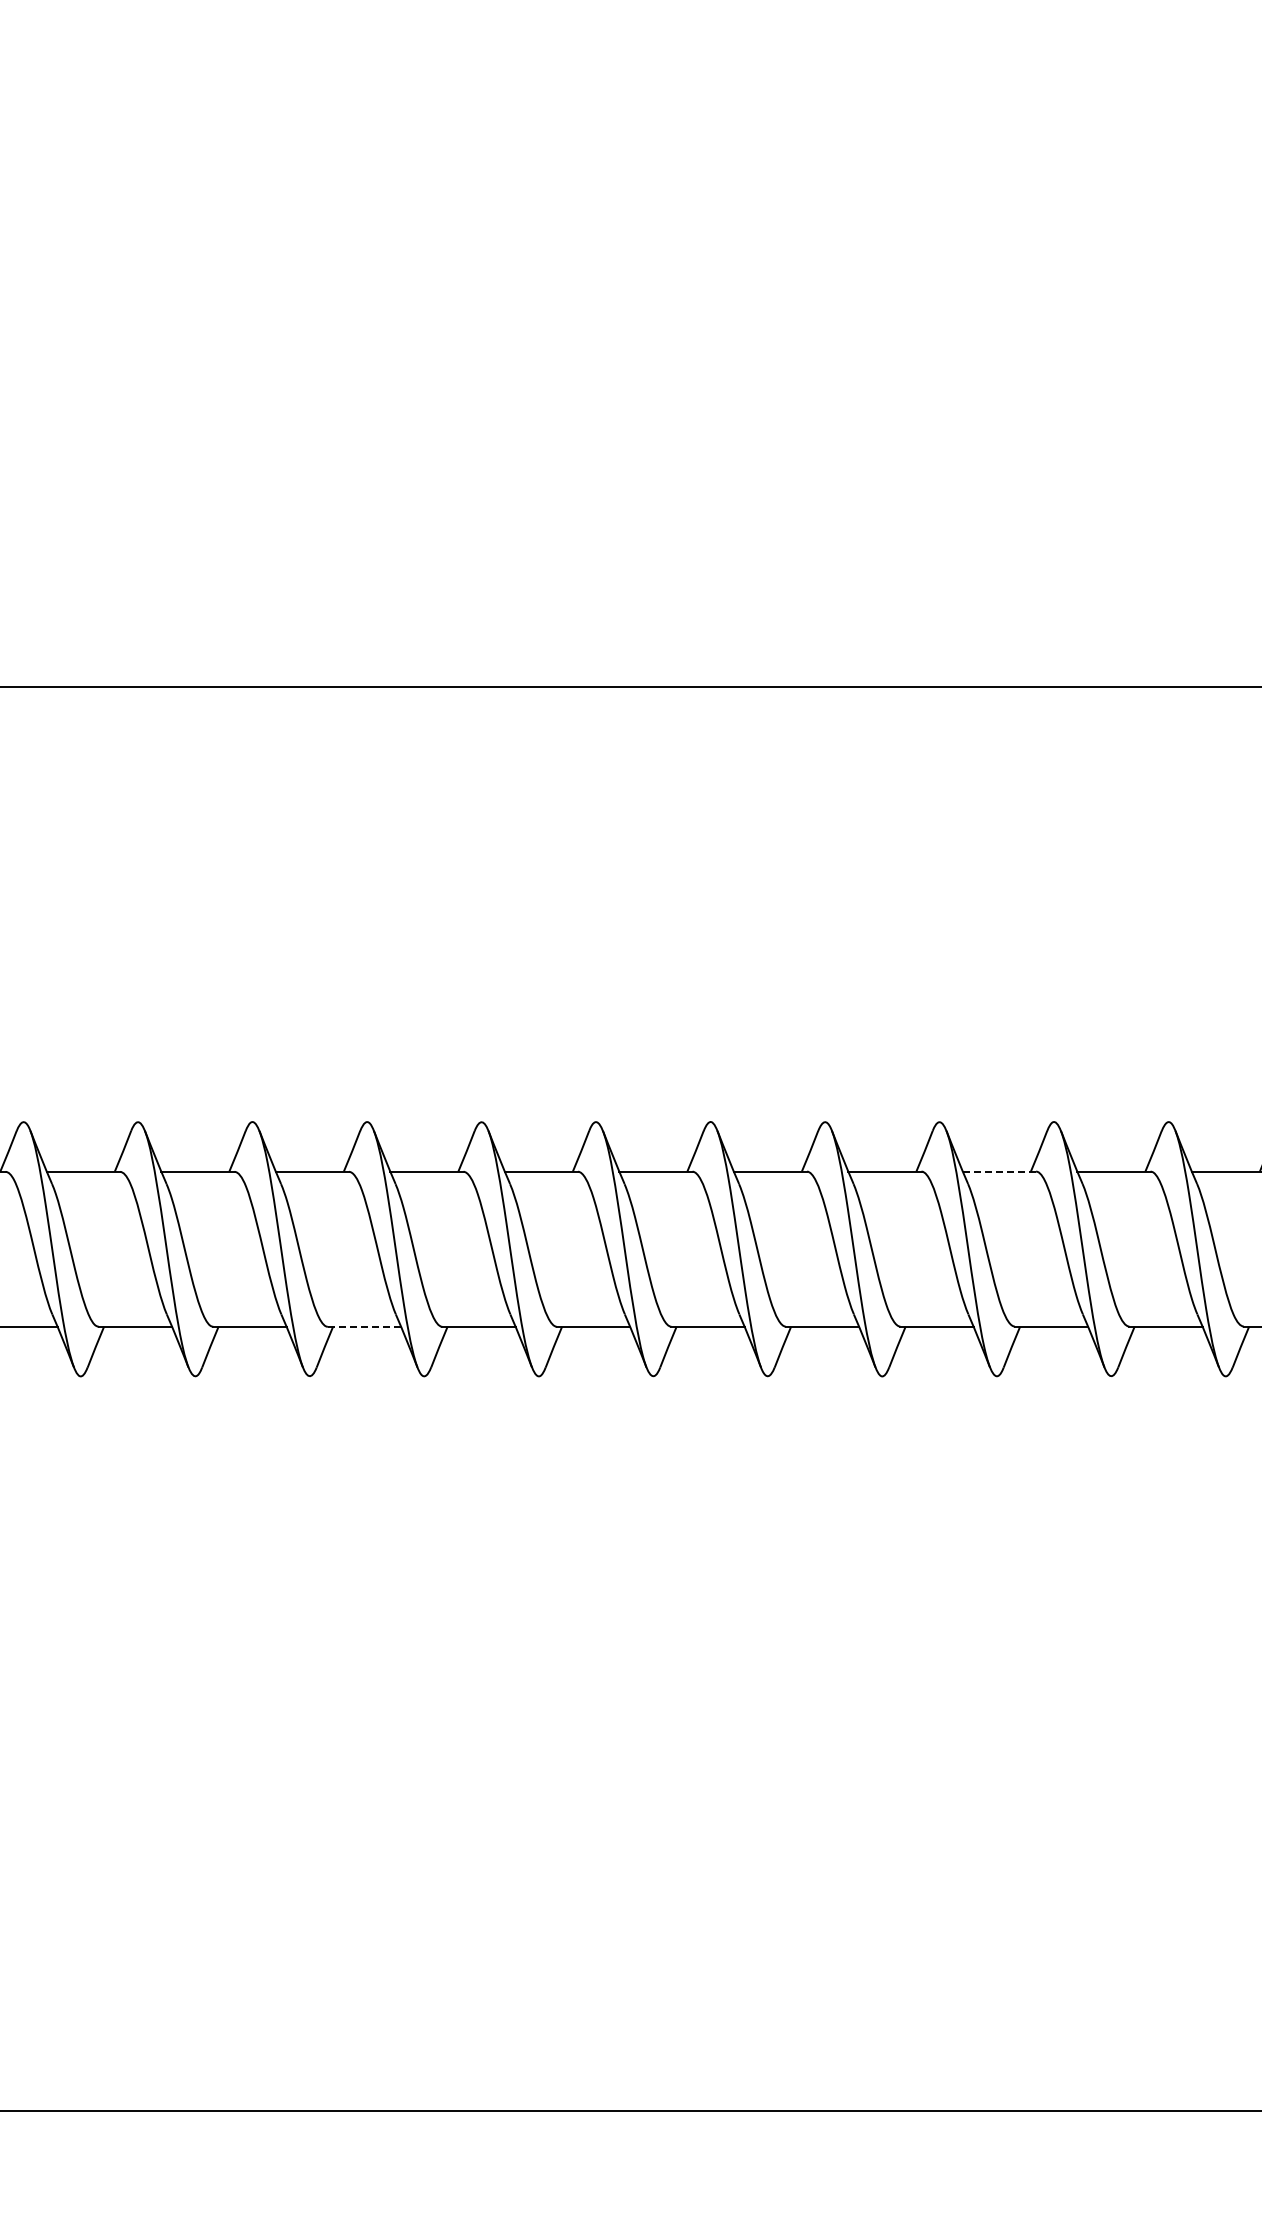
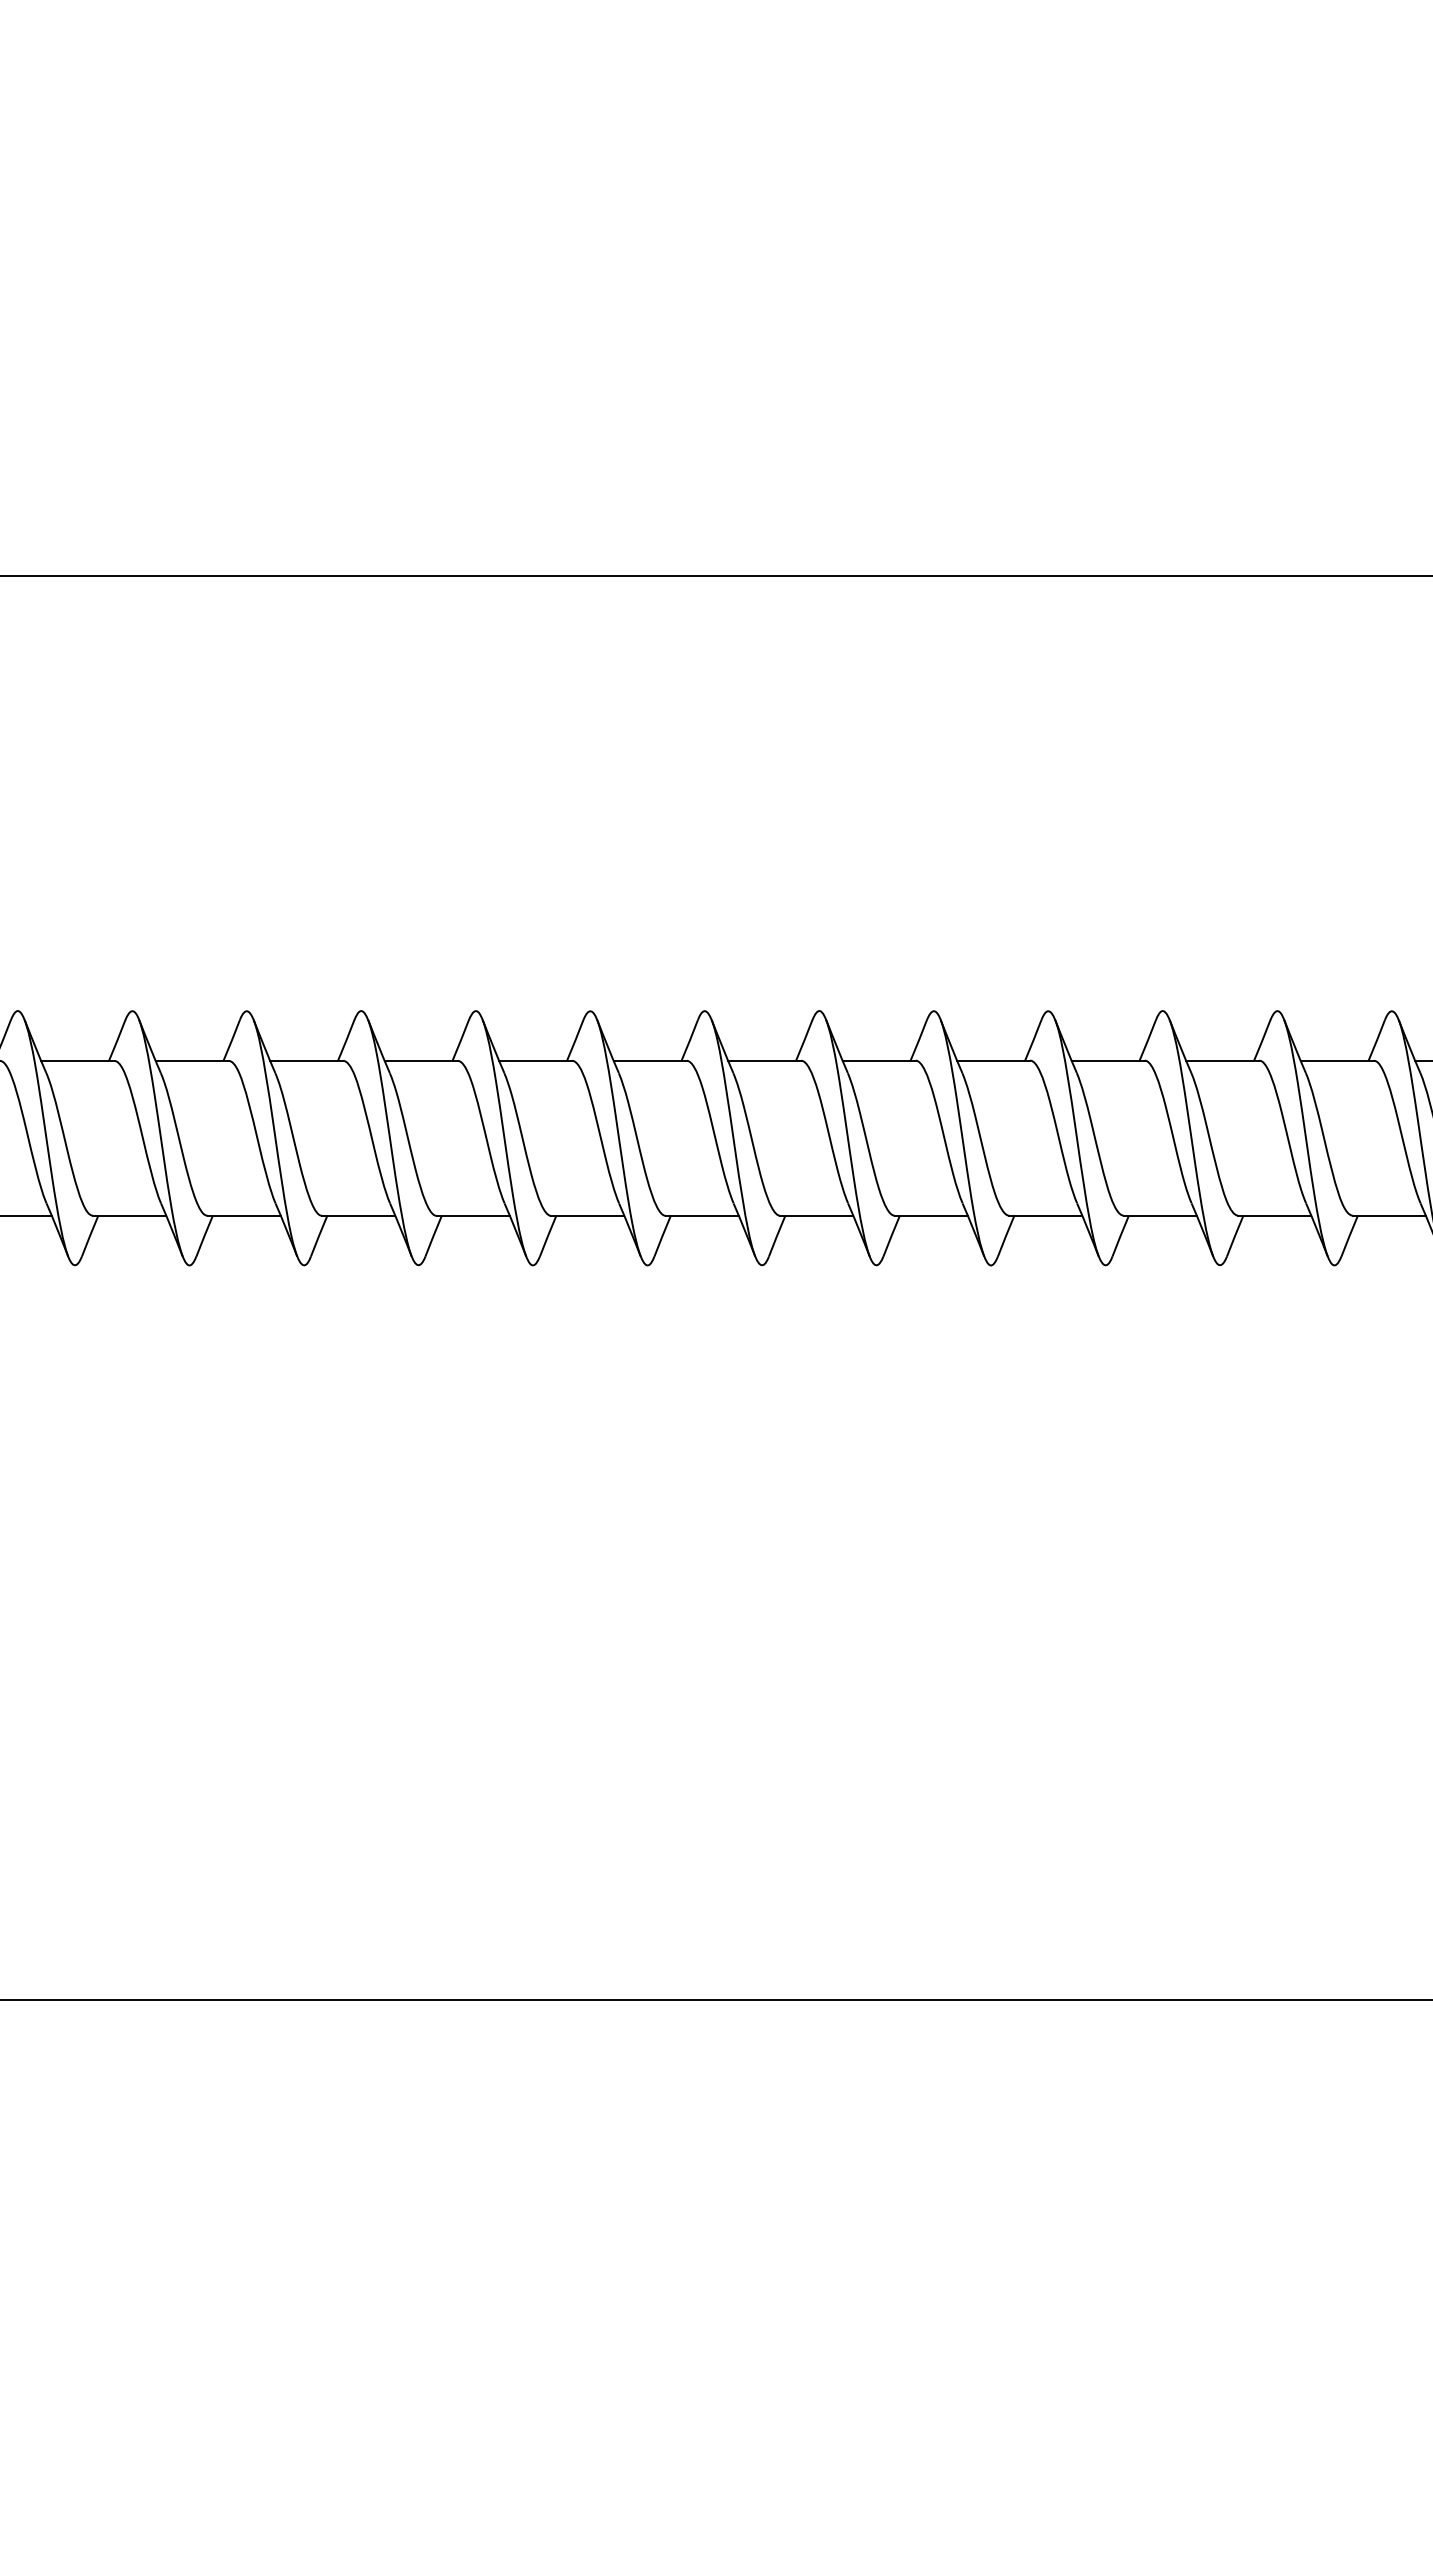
line: (999, 1171) -> (1108, 1060), dashed -> solid
line: (364, 1326) -> (473, 1215), dashed -> solid

